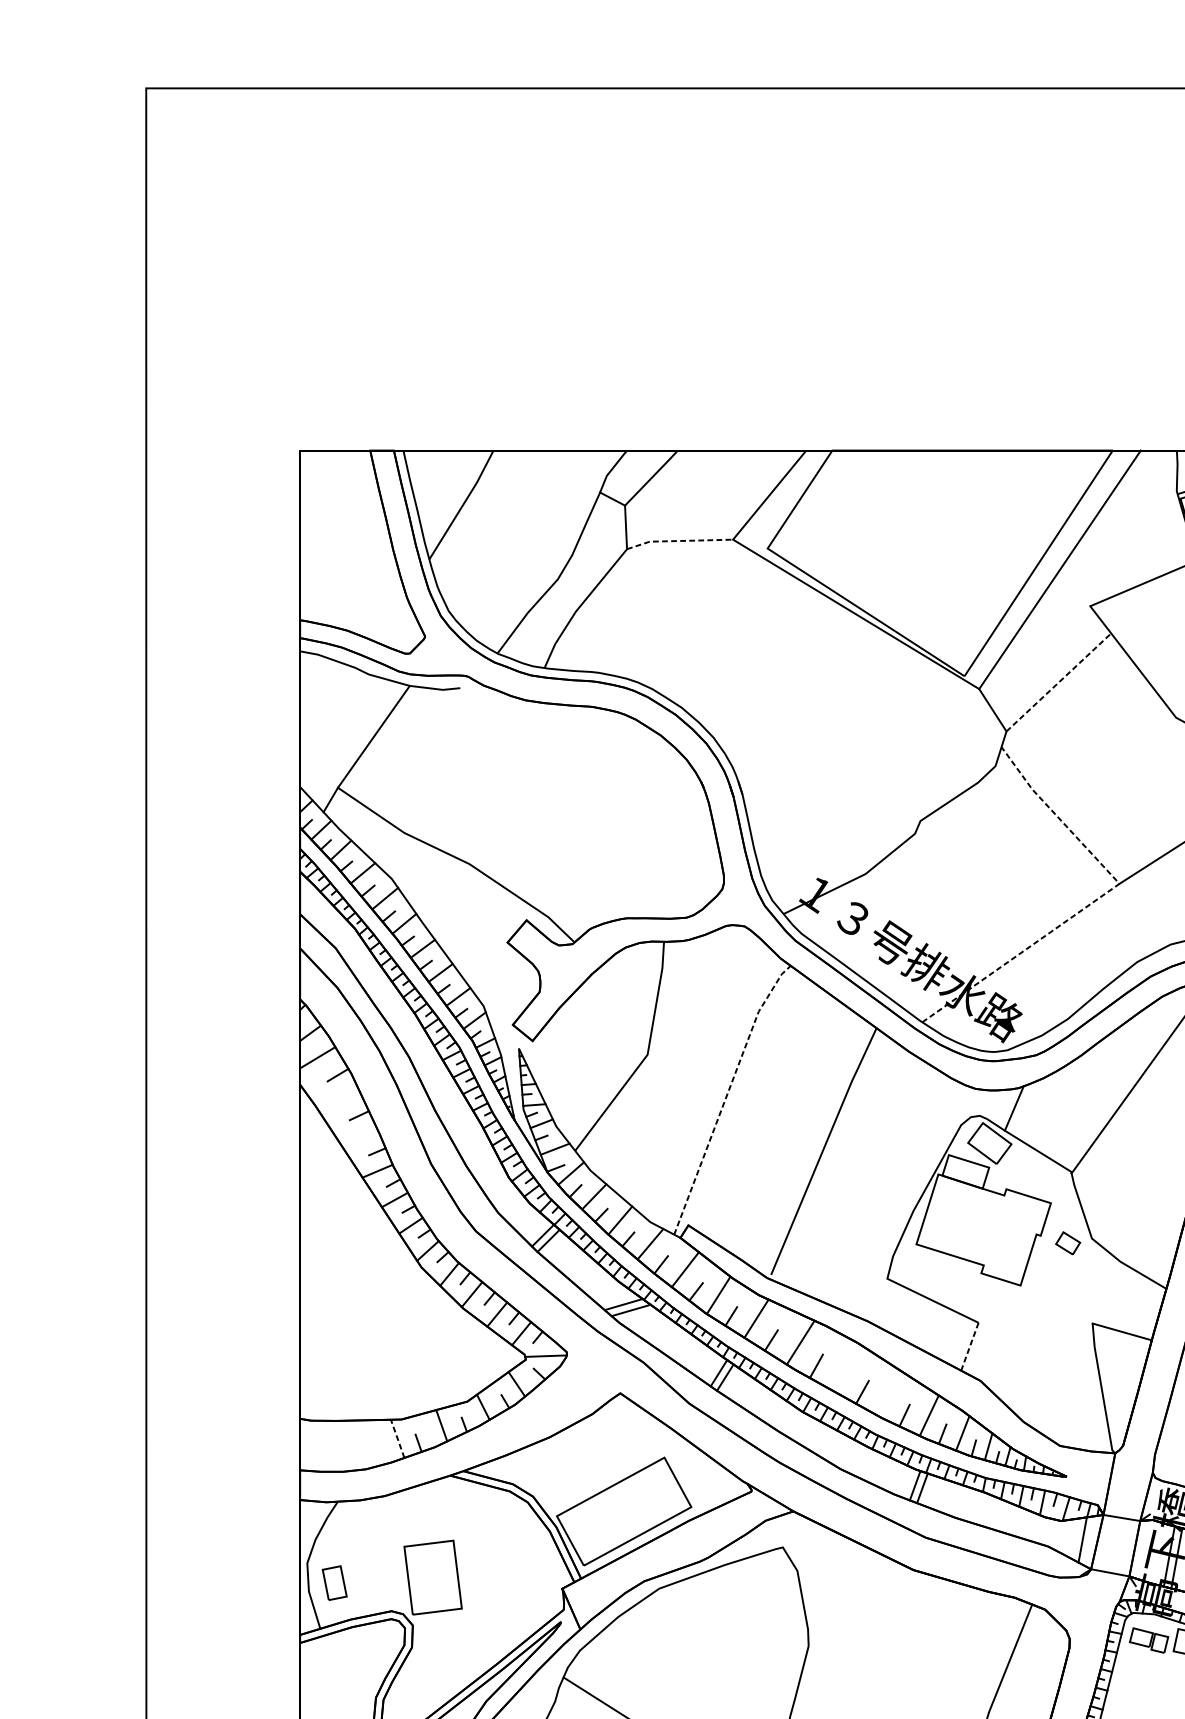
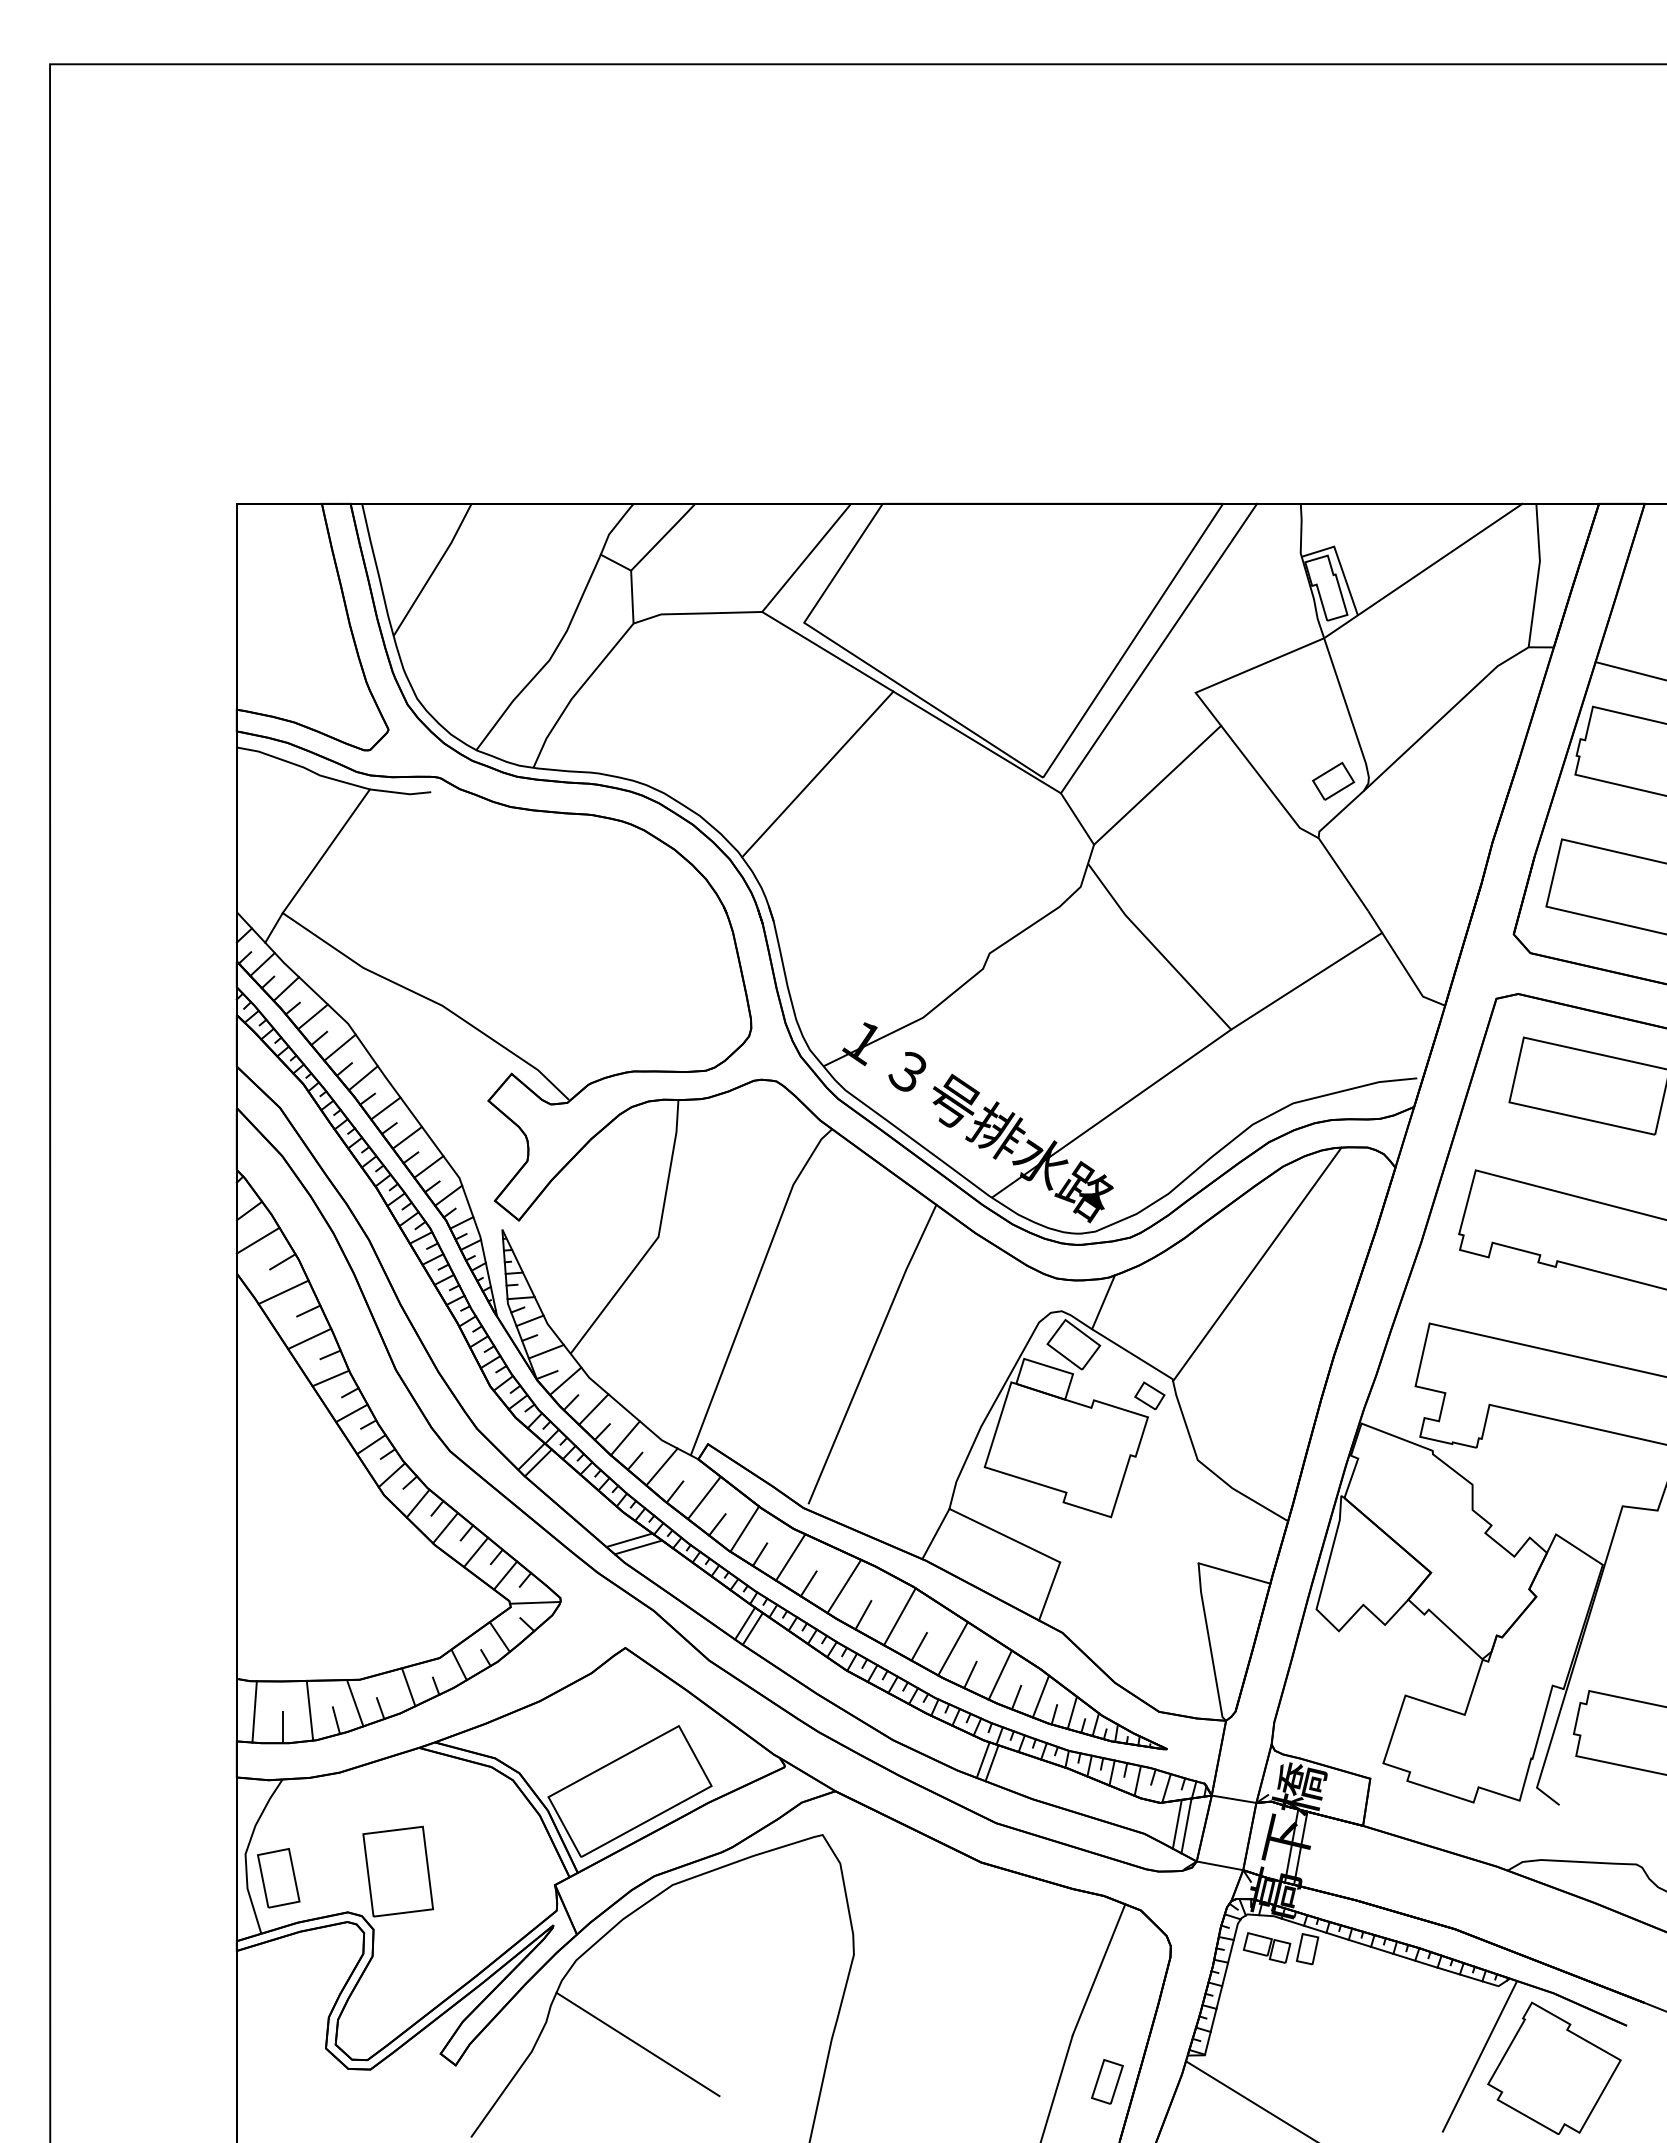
line: (679, 540) -> (697, 613), dashed -> solid
line: (778, 673) -> (817, 774), added
line: (1058, 681) -> (1157, 784), dashed -> solid
line: (1095, 900) -> (1202, 1049), dashed -> solid
line: (726, 1095) -> (754, 1286), dashed -> solid
line: (338, 1100) -> (283, 1292), added
line: (360, 1138) -> (309, 1338), added
part: (1067, 1242) -> (1149, 1395), moved
line: (875, 1299) -> (935, 1533), added
line: (969, 1346) -> (1049, 1591), dashed -> solid
line: (846, 1367) -> (899, 1616), added
line: (889, 1393) -> (952, 1648), added
line: (397, 1439) -> (355, 1703), dashed -> solid
line: (360, 1444) -> (309, 1710), added
line: (314, 1445) -> (254, 1711), added
line: (382, 1453) -> (336, 1720), added
line: (338, 1458) -> (283, 1727), added
line: (1074, 1537) -> (1176, 1823), added
part: (334, 1583) -> (278, 1878), size x1.43

